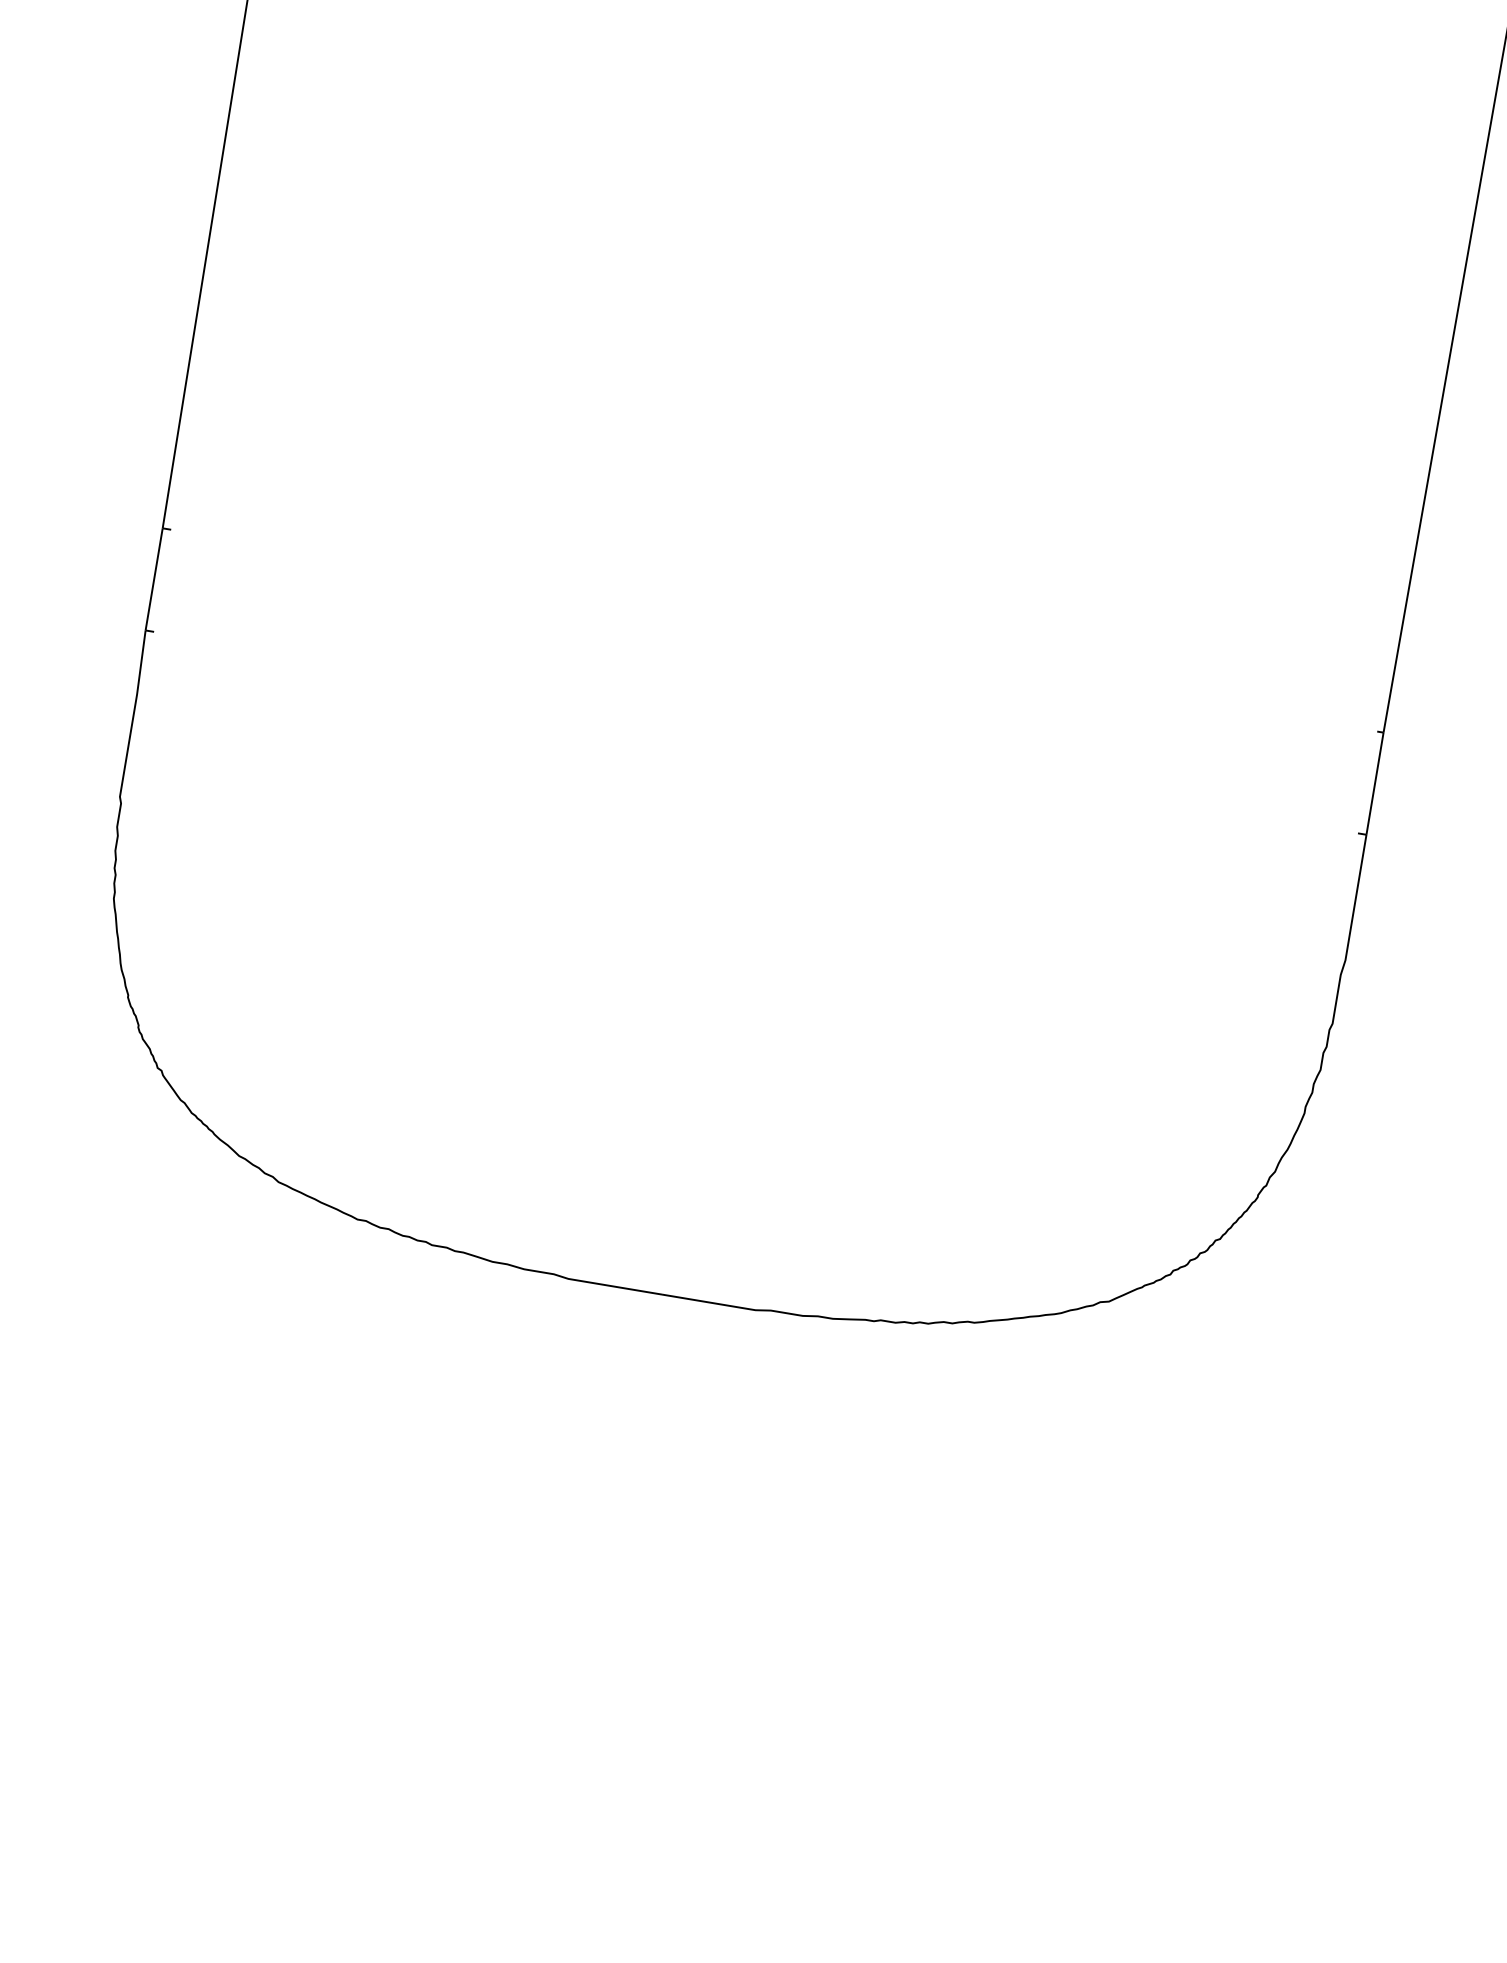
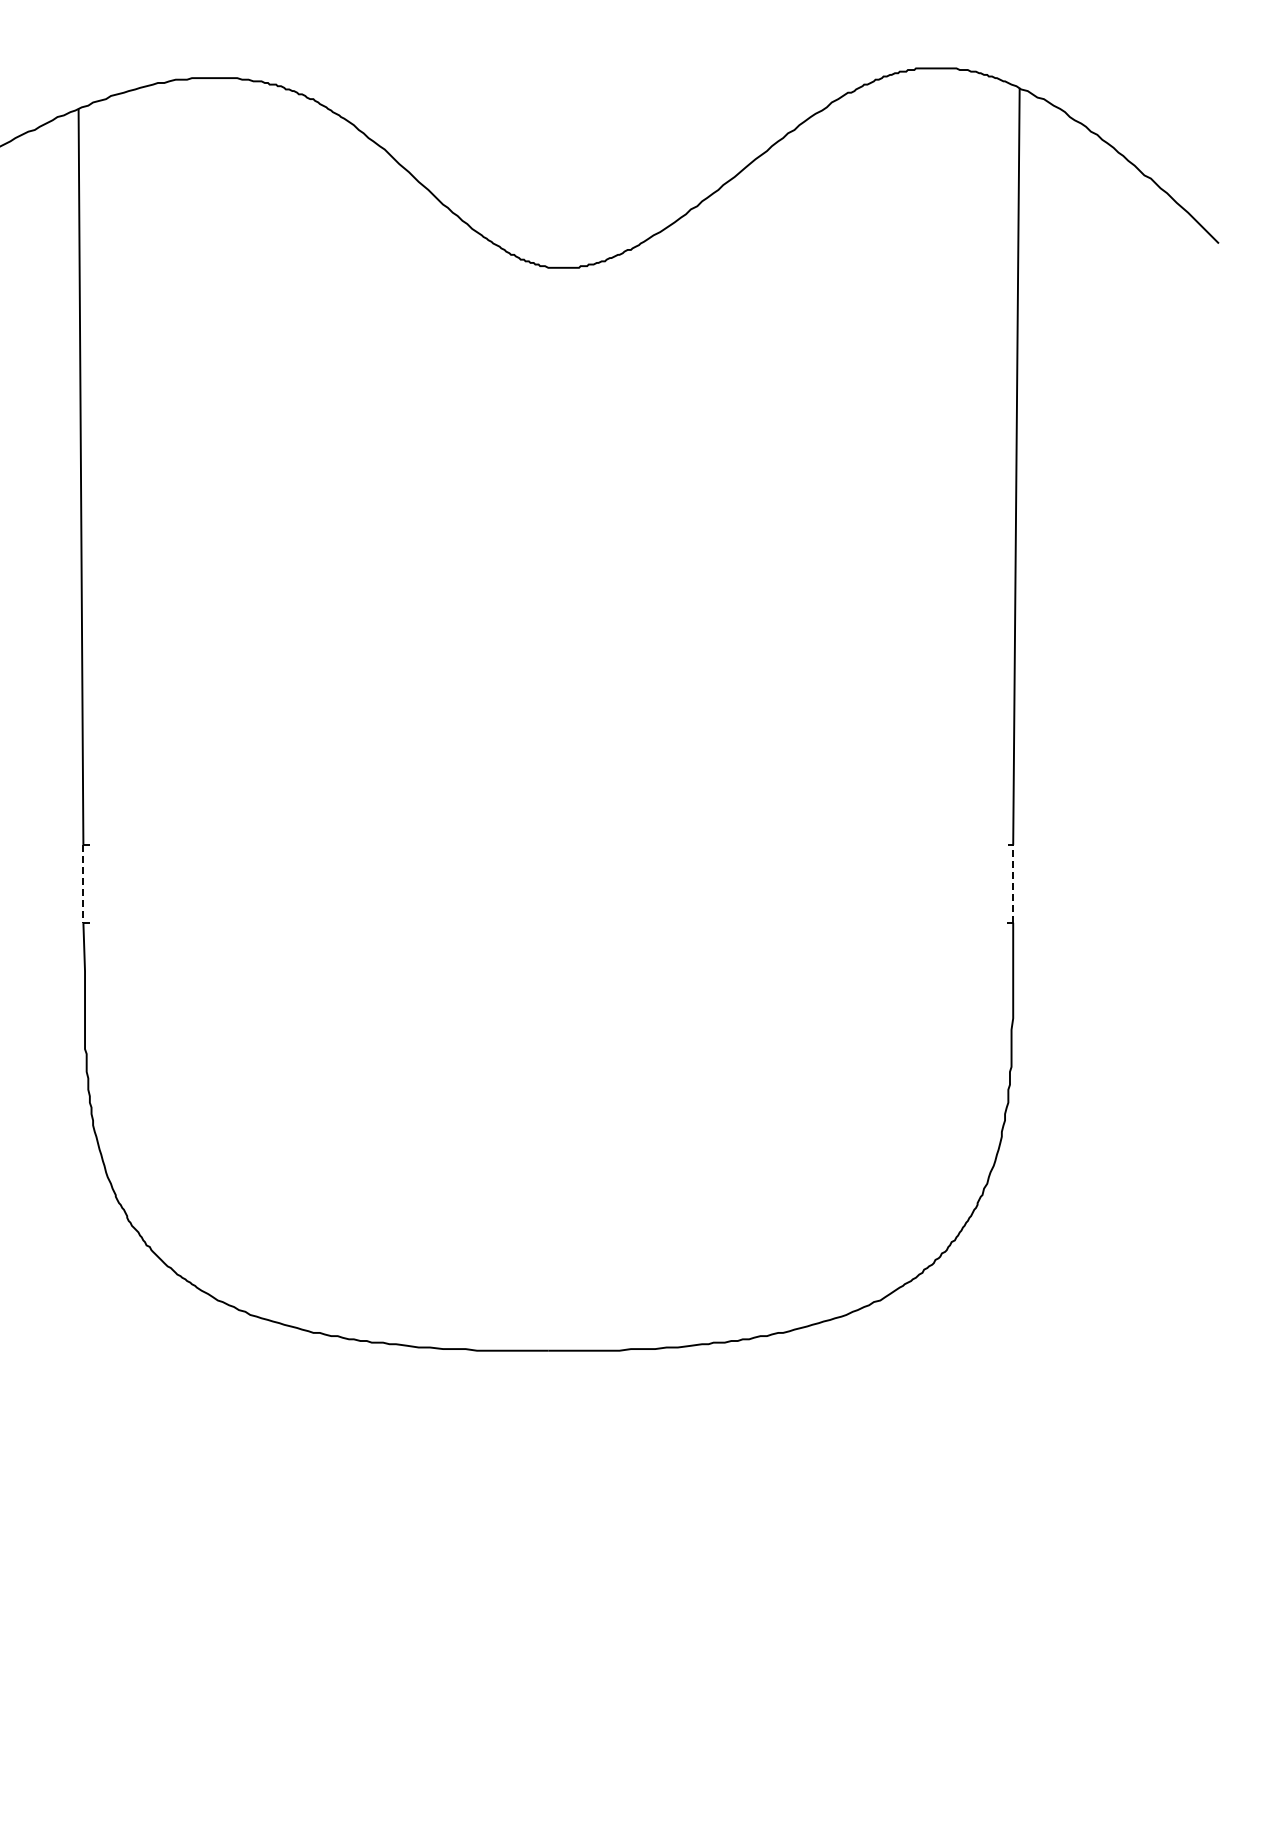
line: (154, 578) -> (83, 883), solid -> dashed
line: (1375, 783) -> (1013, 883), solid -> dashed

